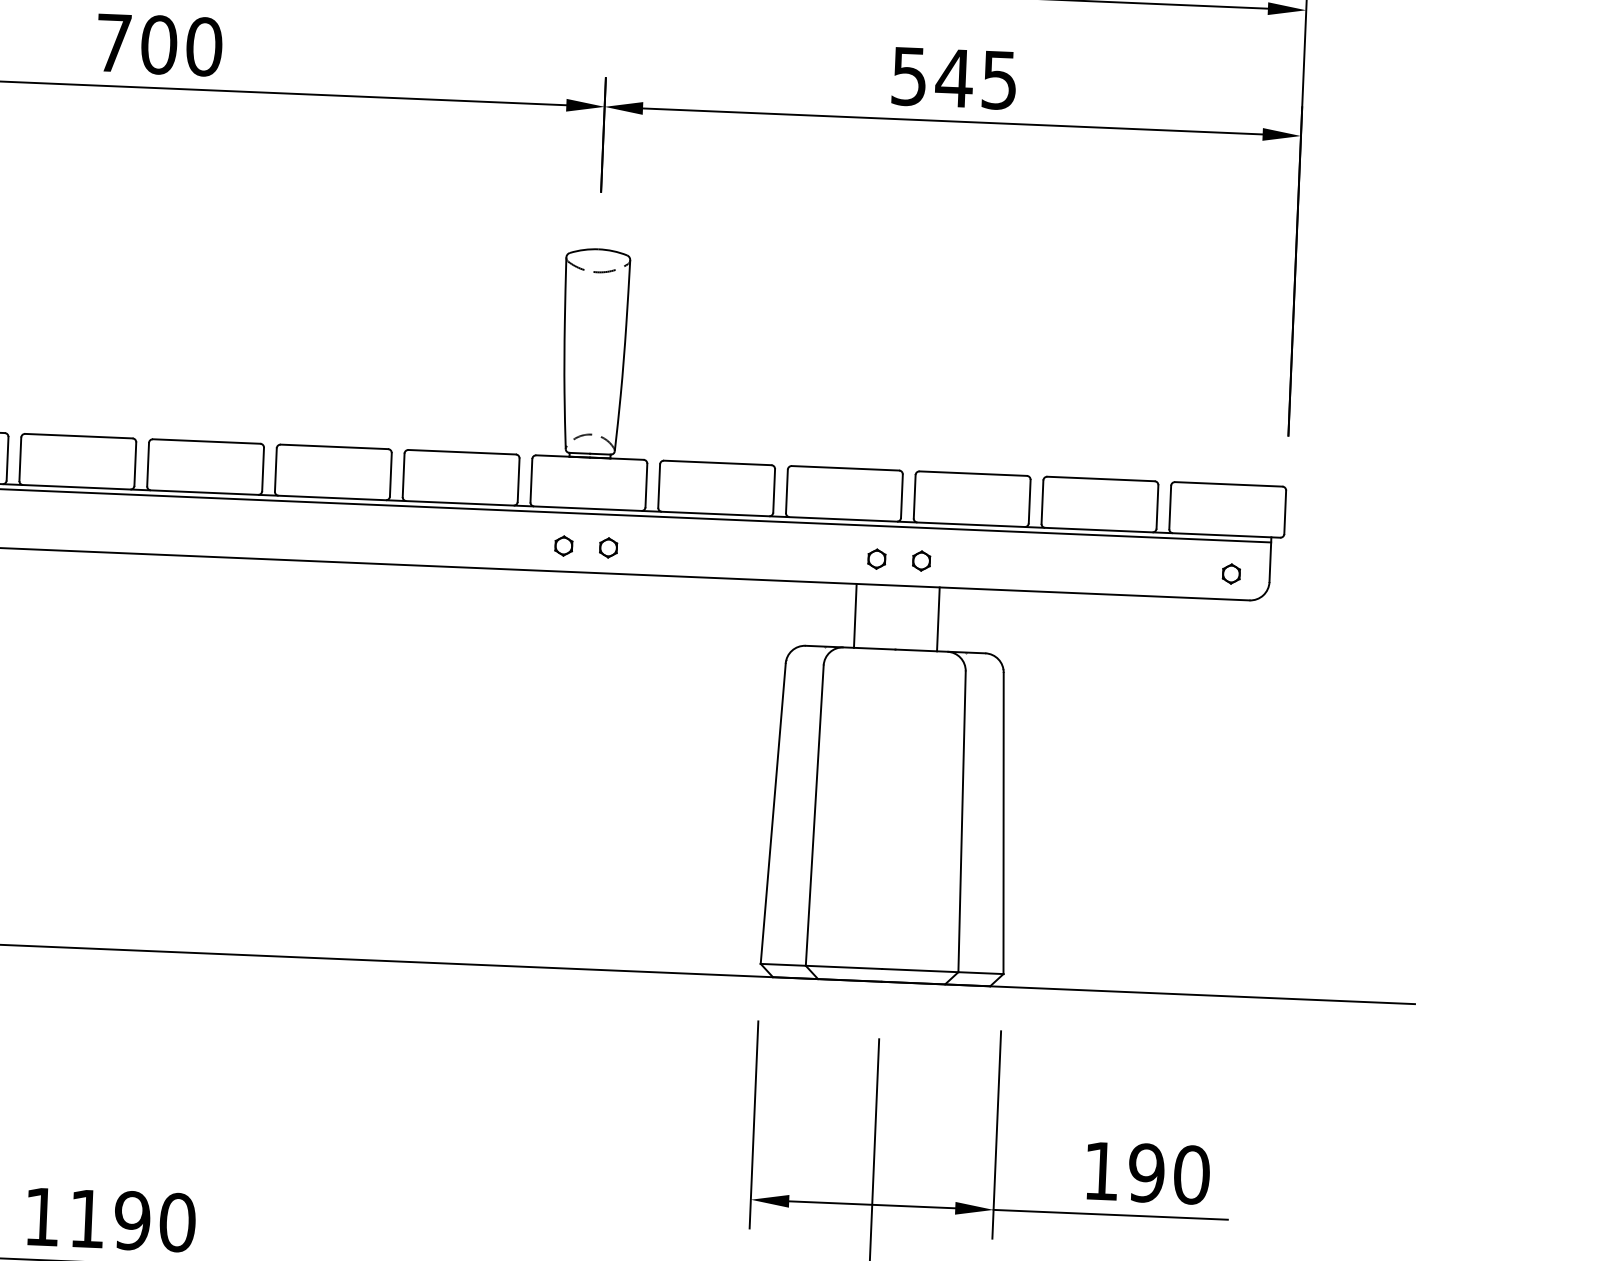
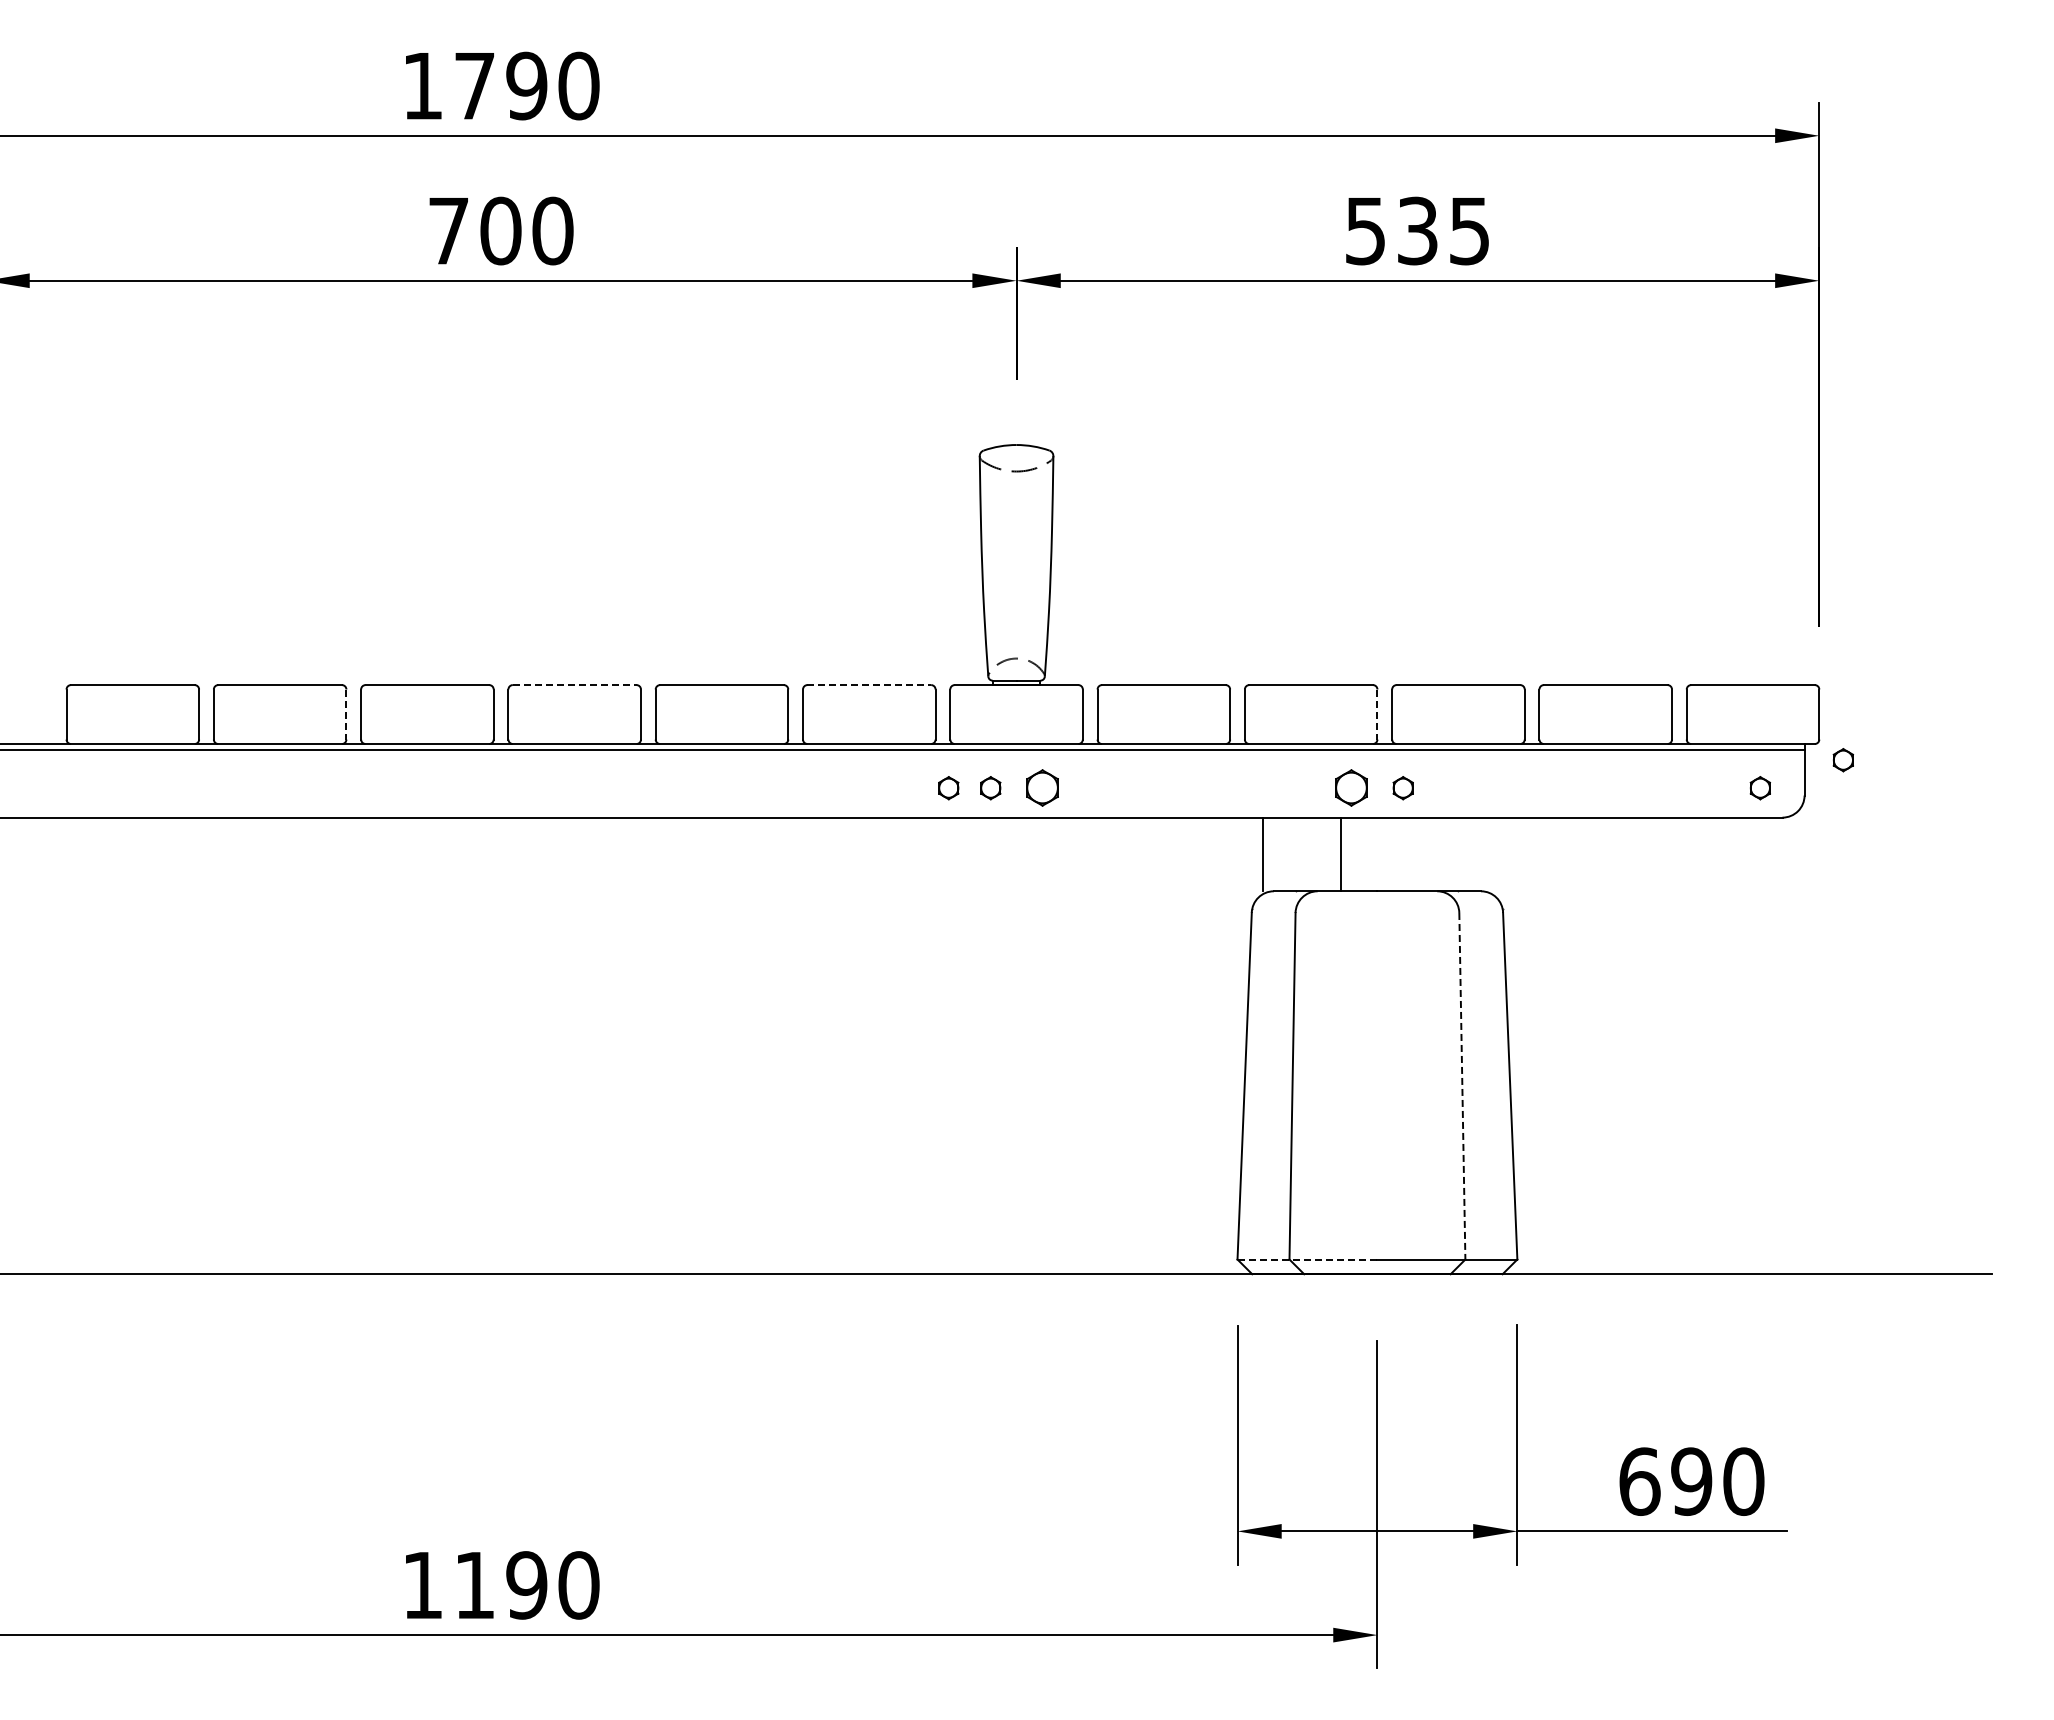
text: (954, 77) -> (1417, 230), 545 -> 535
line: (206, 441) -> (574, 685), solid -> dashed
line: (462, 452) -> (869, 685), solid -> dashed
line: (7, 459) -> (346, 715), solid -> dashed
line: (901, 497) -> (1377, 715), solid -> dashed
part: (527, 544) -> (948, 788), added
part: (607, 548) -> (1041, 788), size x1.6
part: (1303, 553) -> (1842, 760), added
part: (876, 559) -> (1351, 788), size x1.6
line: (855, 615) -> (1262, 854), moved
line: (938, 619) -> (1341, 854), moved
line: (962, 822) -> (1462, 1086), solid -> dashed
line: (821, 966) -> (1307, 1259), solid -> dashed
text: (1101, 1171) -> (1639, 1481), 190 -> 690

